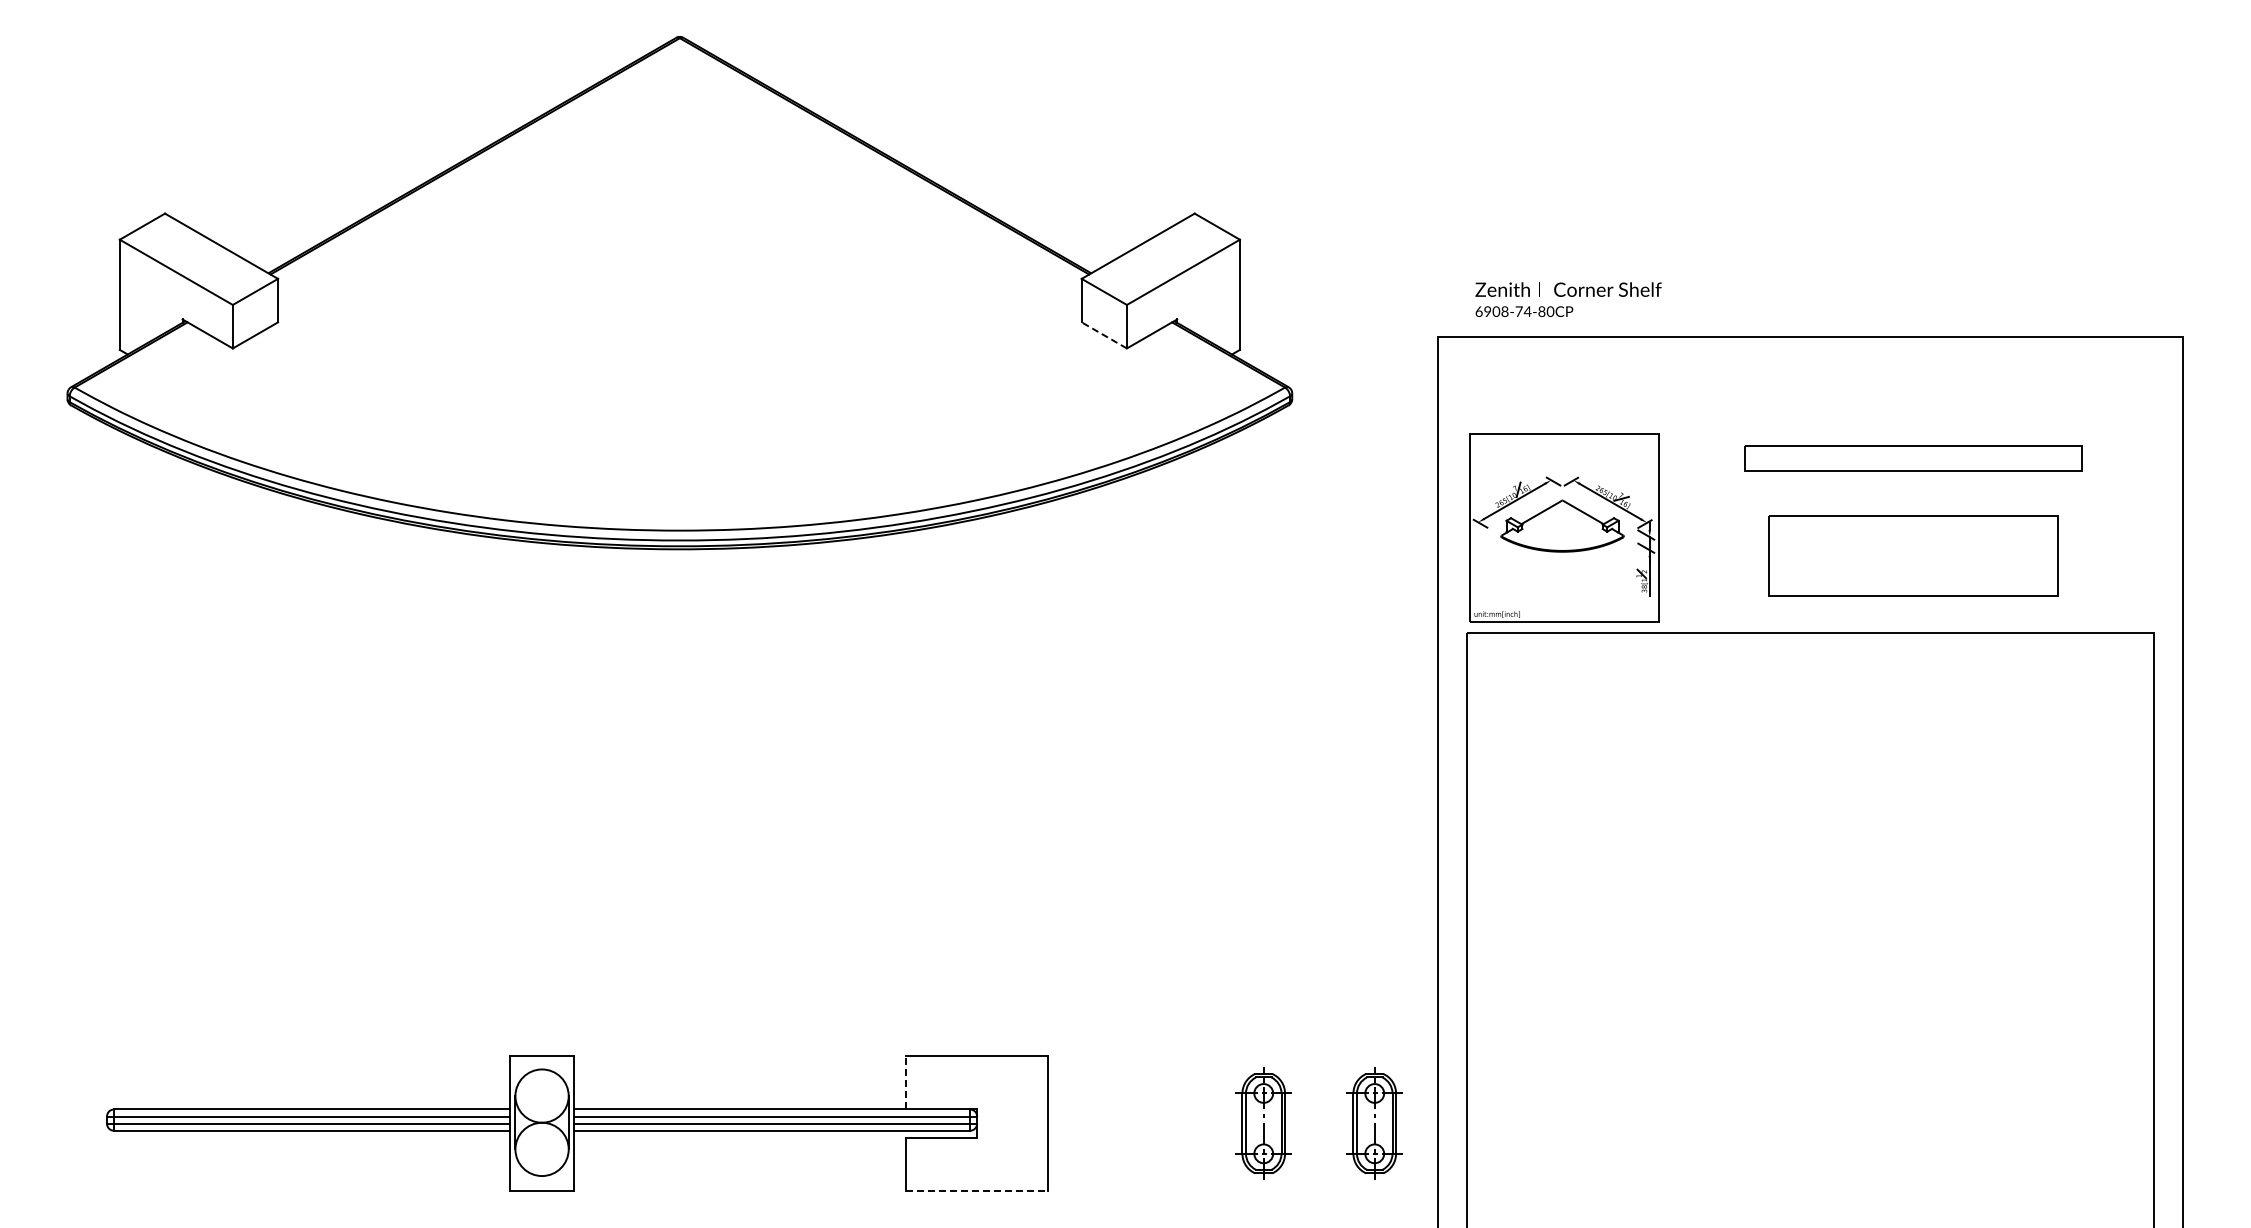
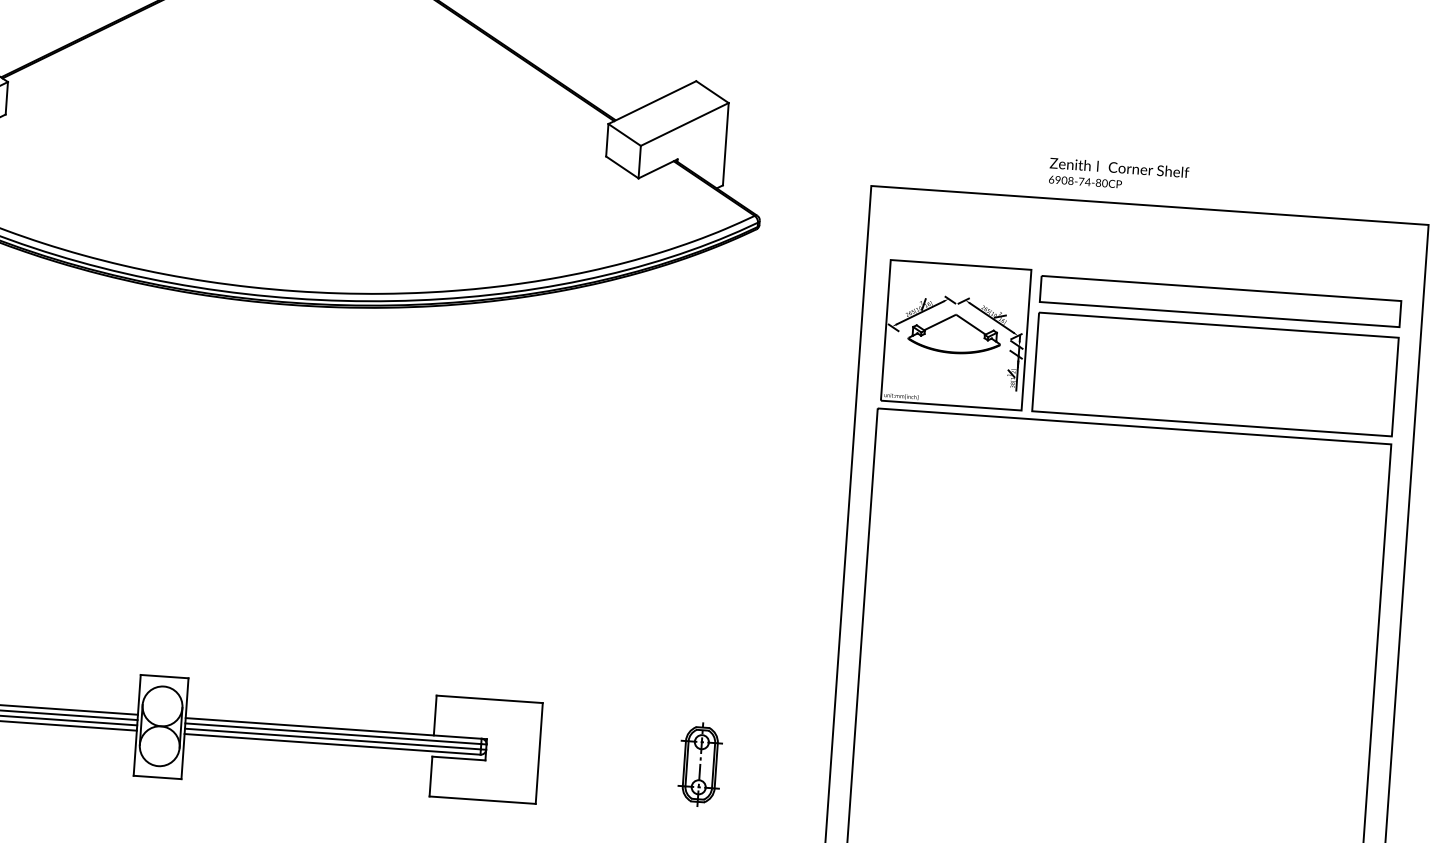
text: (1568, 299) -> (1119, 175), moved
line: (1103, 335) -> (621, 167), dashed -> solid
part: (1913, 458) -> (1220, 301), size x1.43
part: (1913, 555) -> (1215, 374), size x1.67
line: (906, 1082) -> (435, 715), dashed -> solid
part: (1374, 1123) -> (783, 770), removed
line: (977, 1191) -> (482, 800), dashed -> solid

